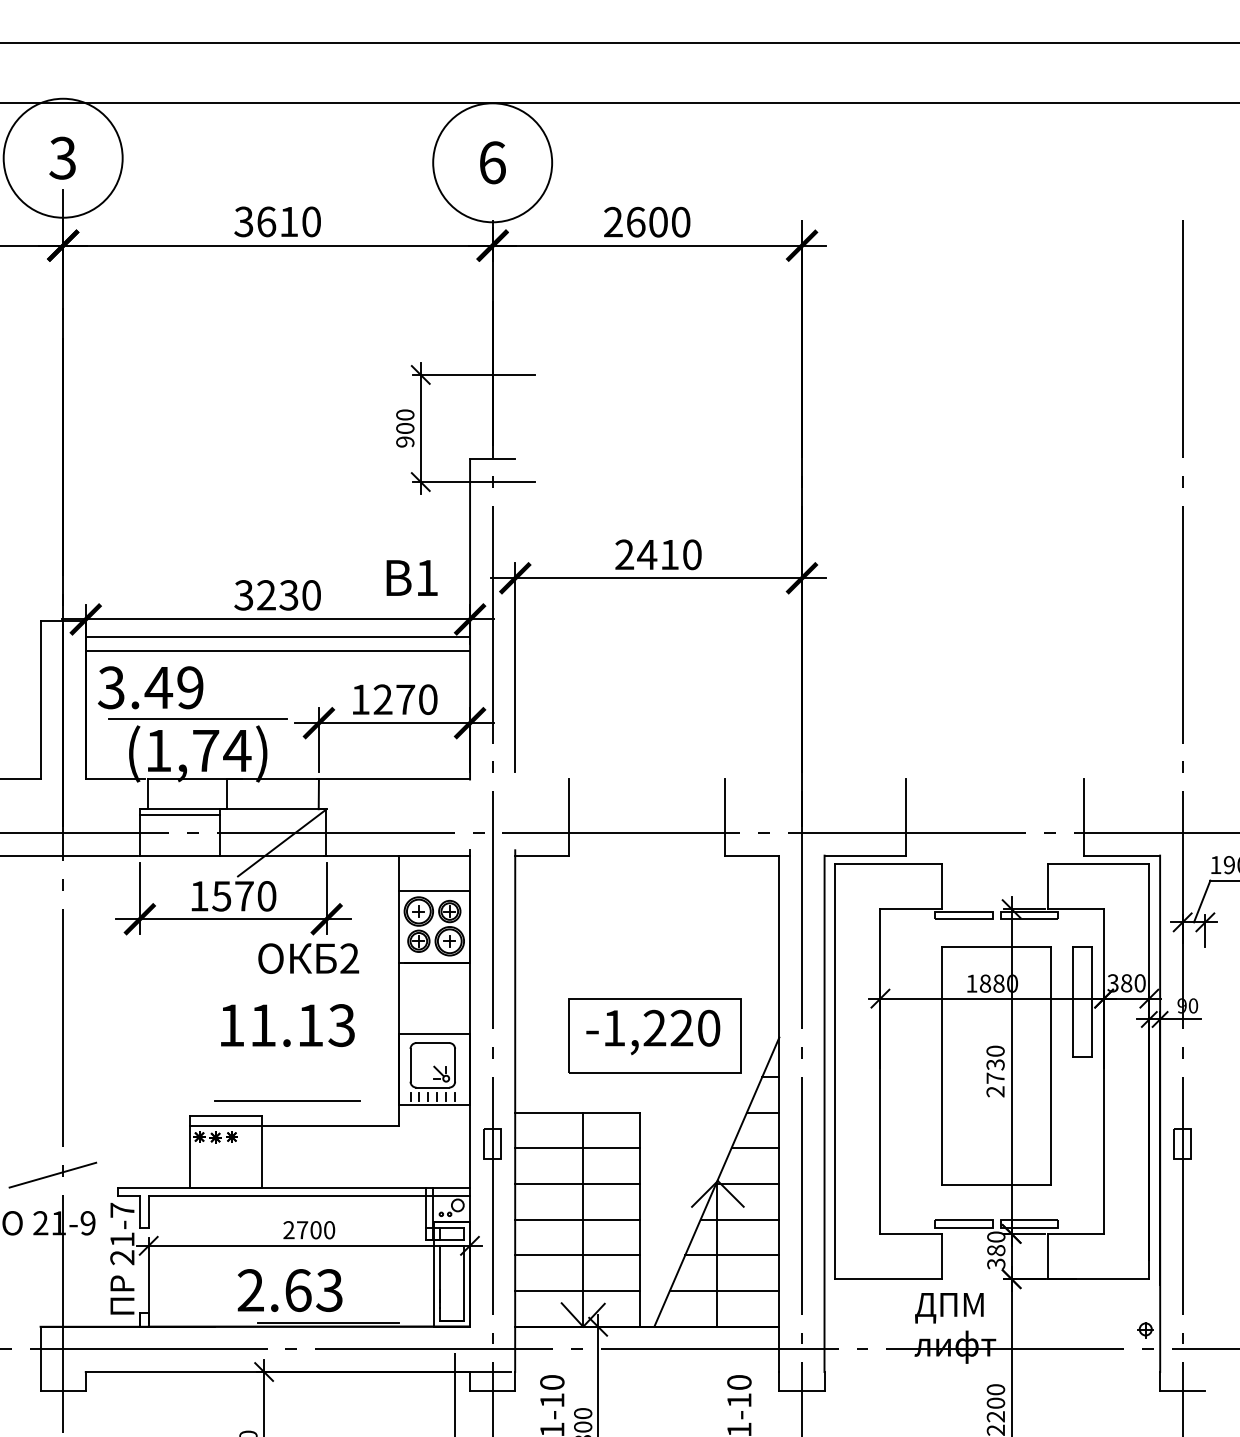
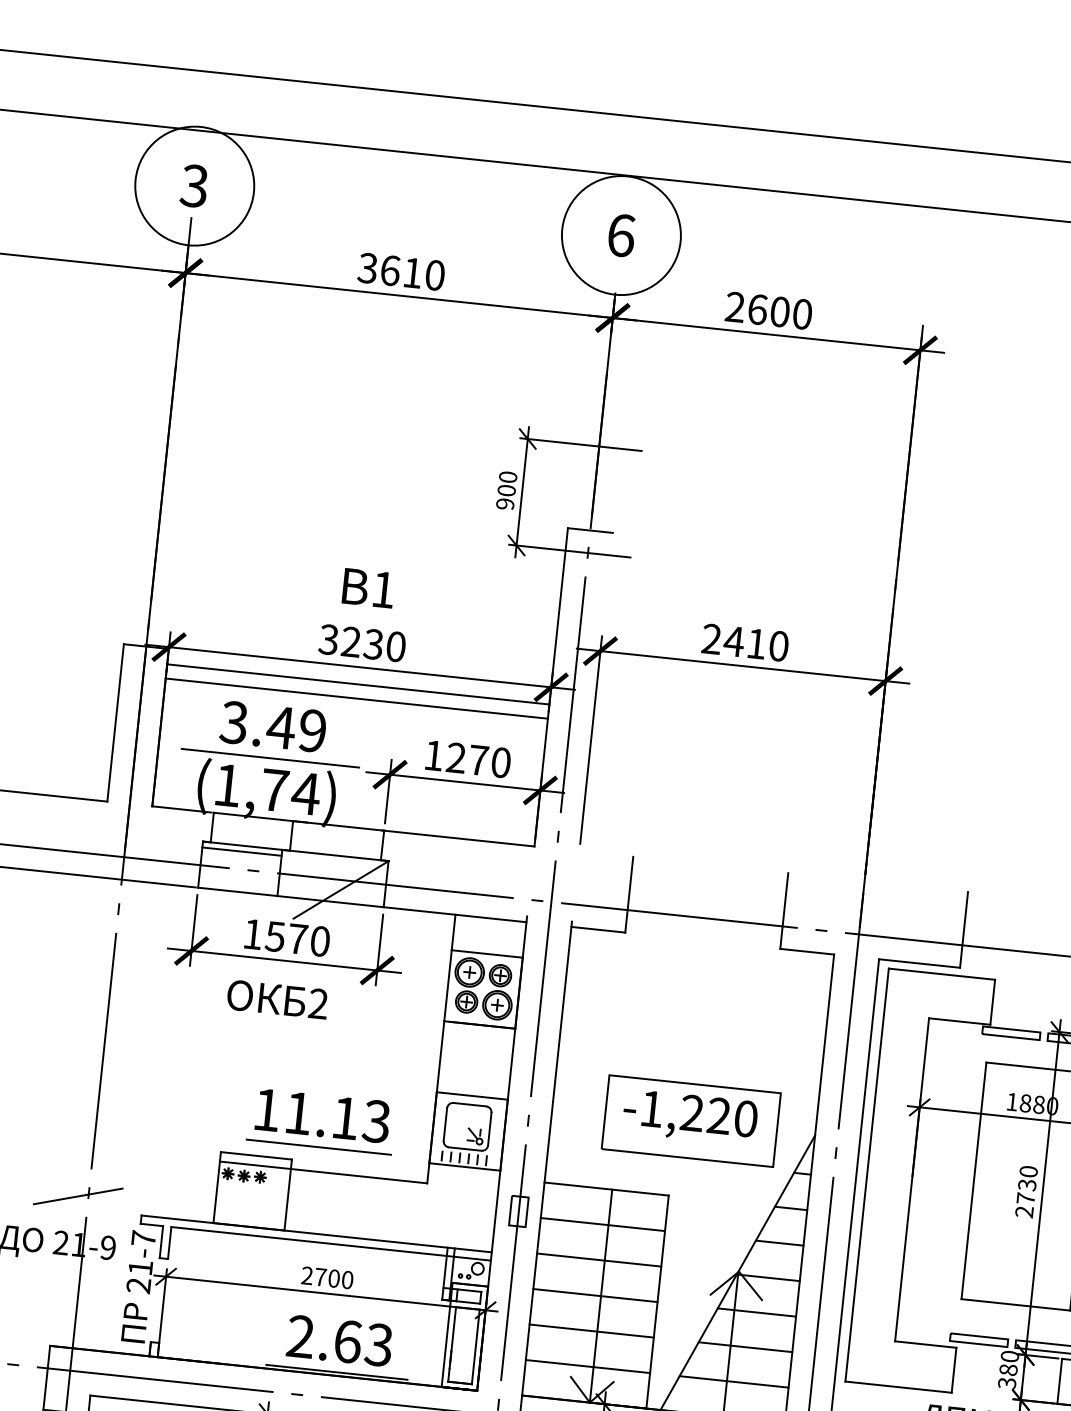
text: (411, 577) -> (368, 587), moved
text: (150, 687) -> (273, 726), moved
text: (308, 958) -> (277, 999), moved
text: (287, 1025) -> (322, 1115), moved
text: (289, 1290) -> (339, 1340), moved

